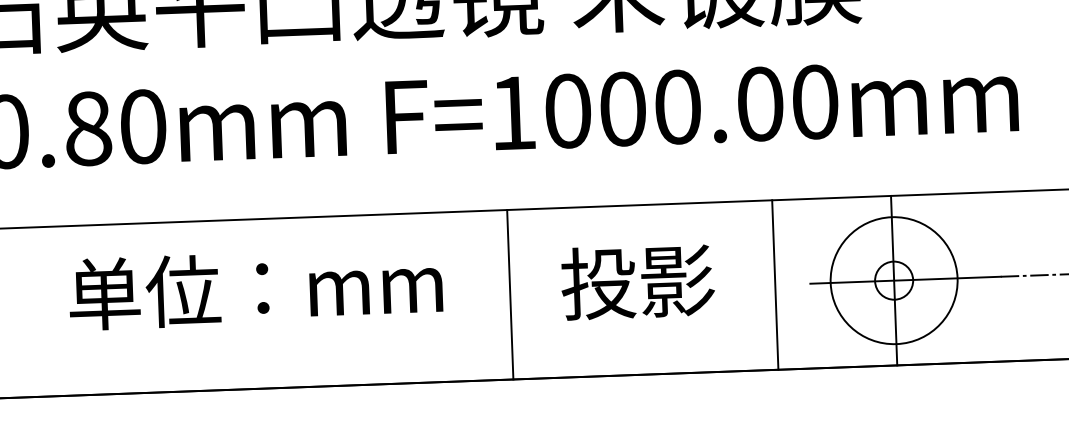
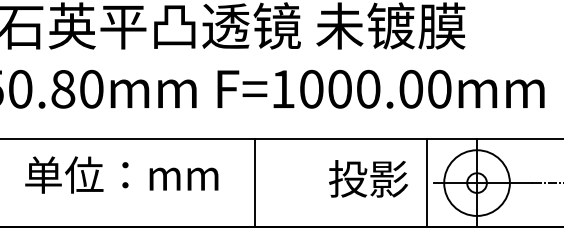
text: (637, 281) -> (368, 178), moved
line: (775, 283) -> (426, 182), moved
text: (255, 287) -> (121, 174), moved
line: (510, 293) -> (255, 182), moved

